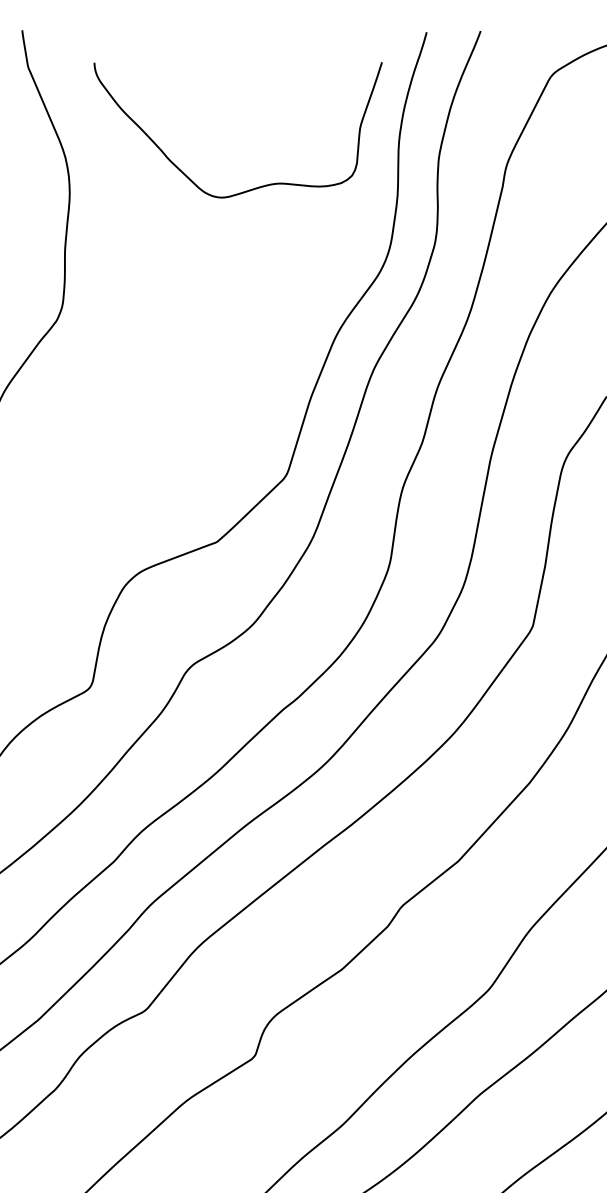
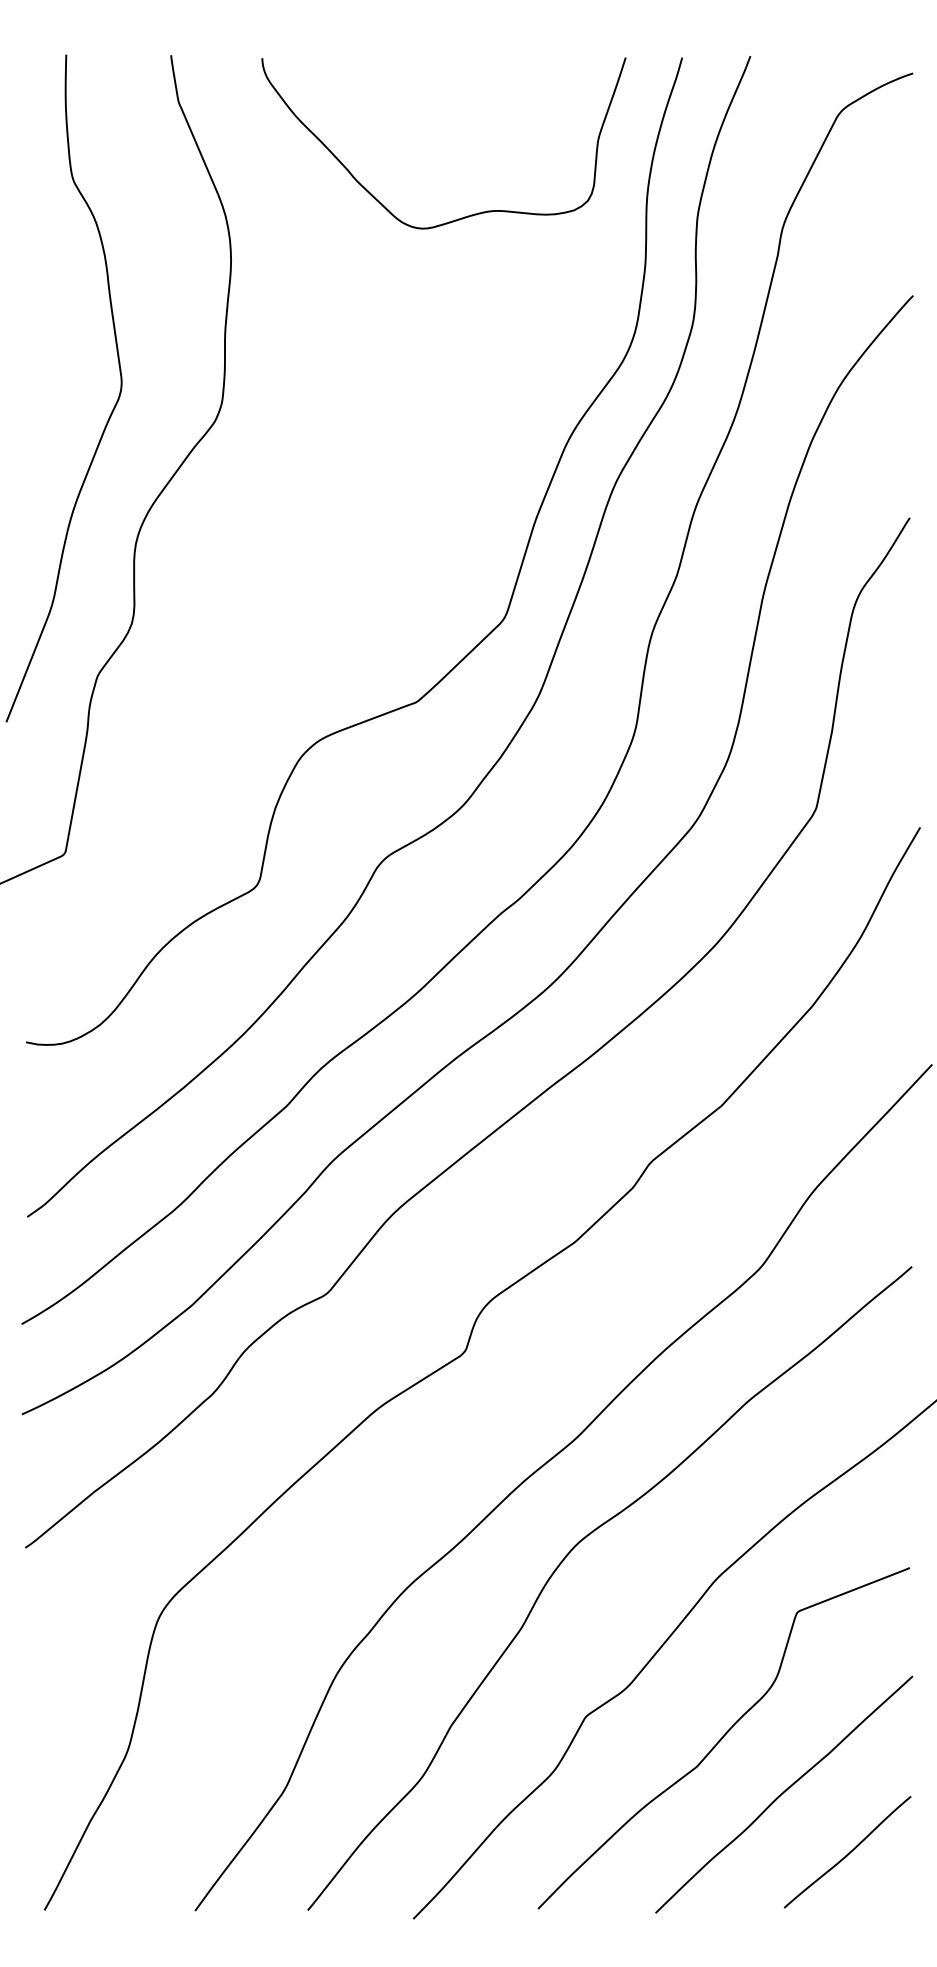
curve: (256, 187) -> (467, 215), moved

